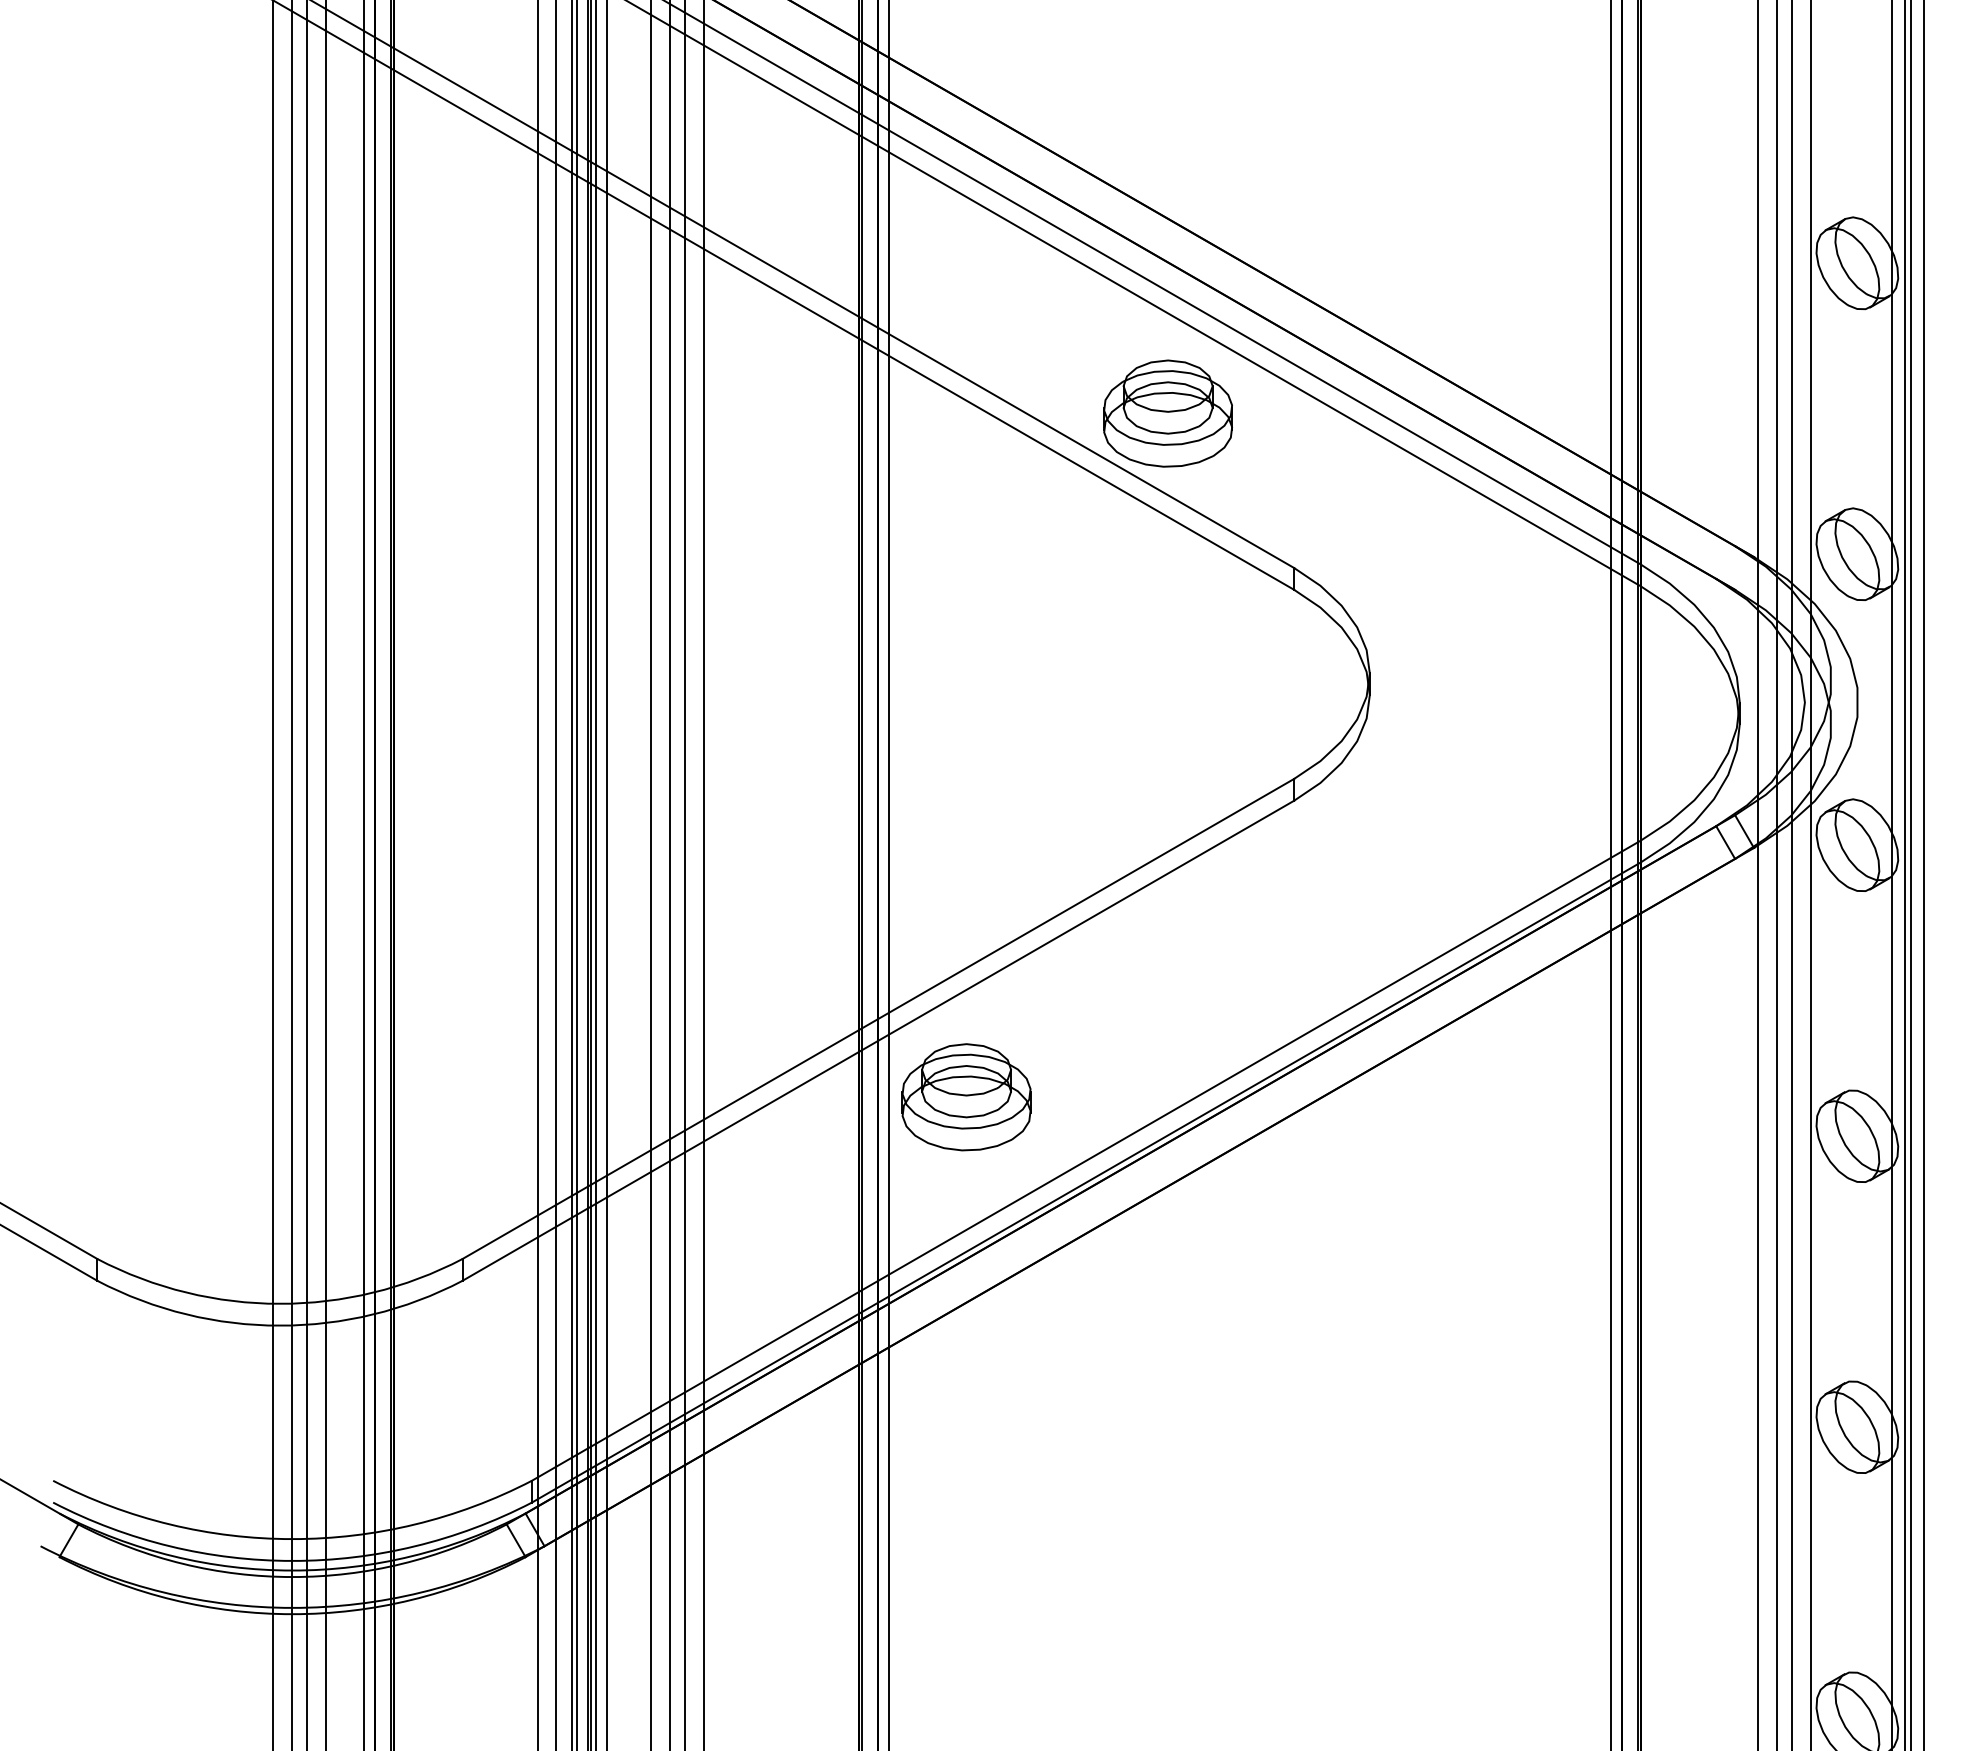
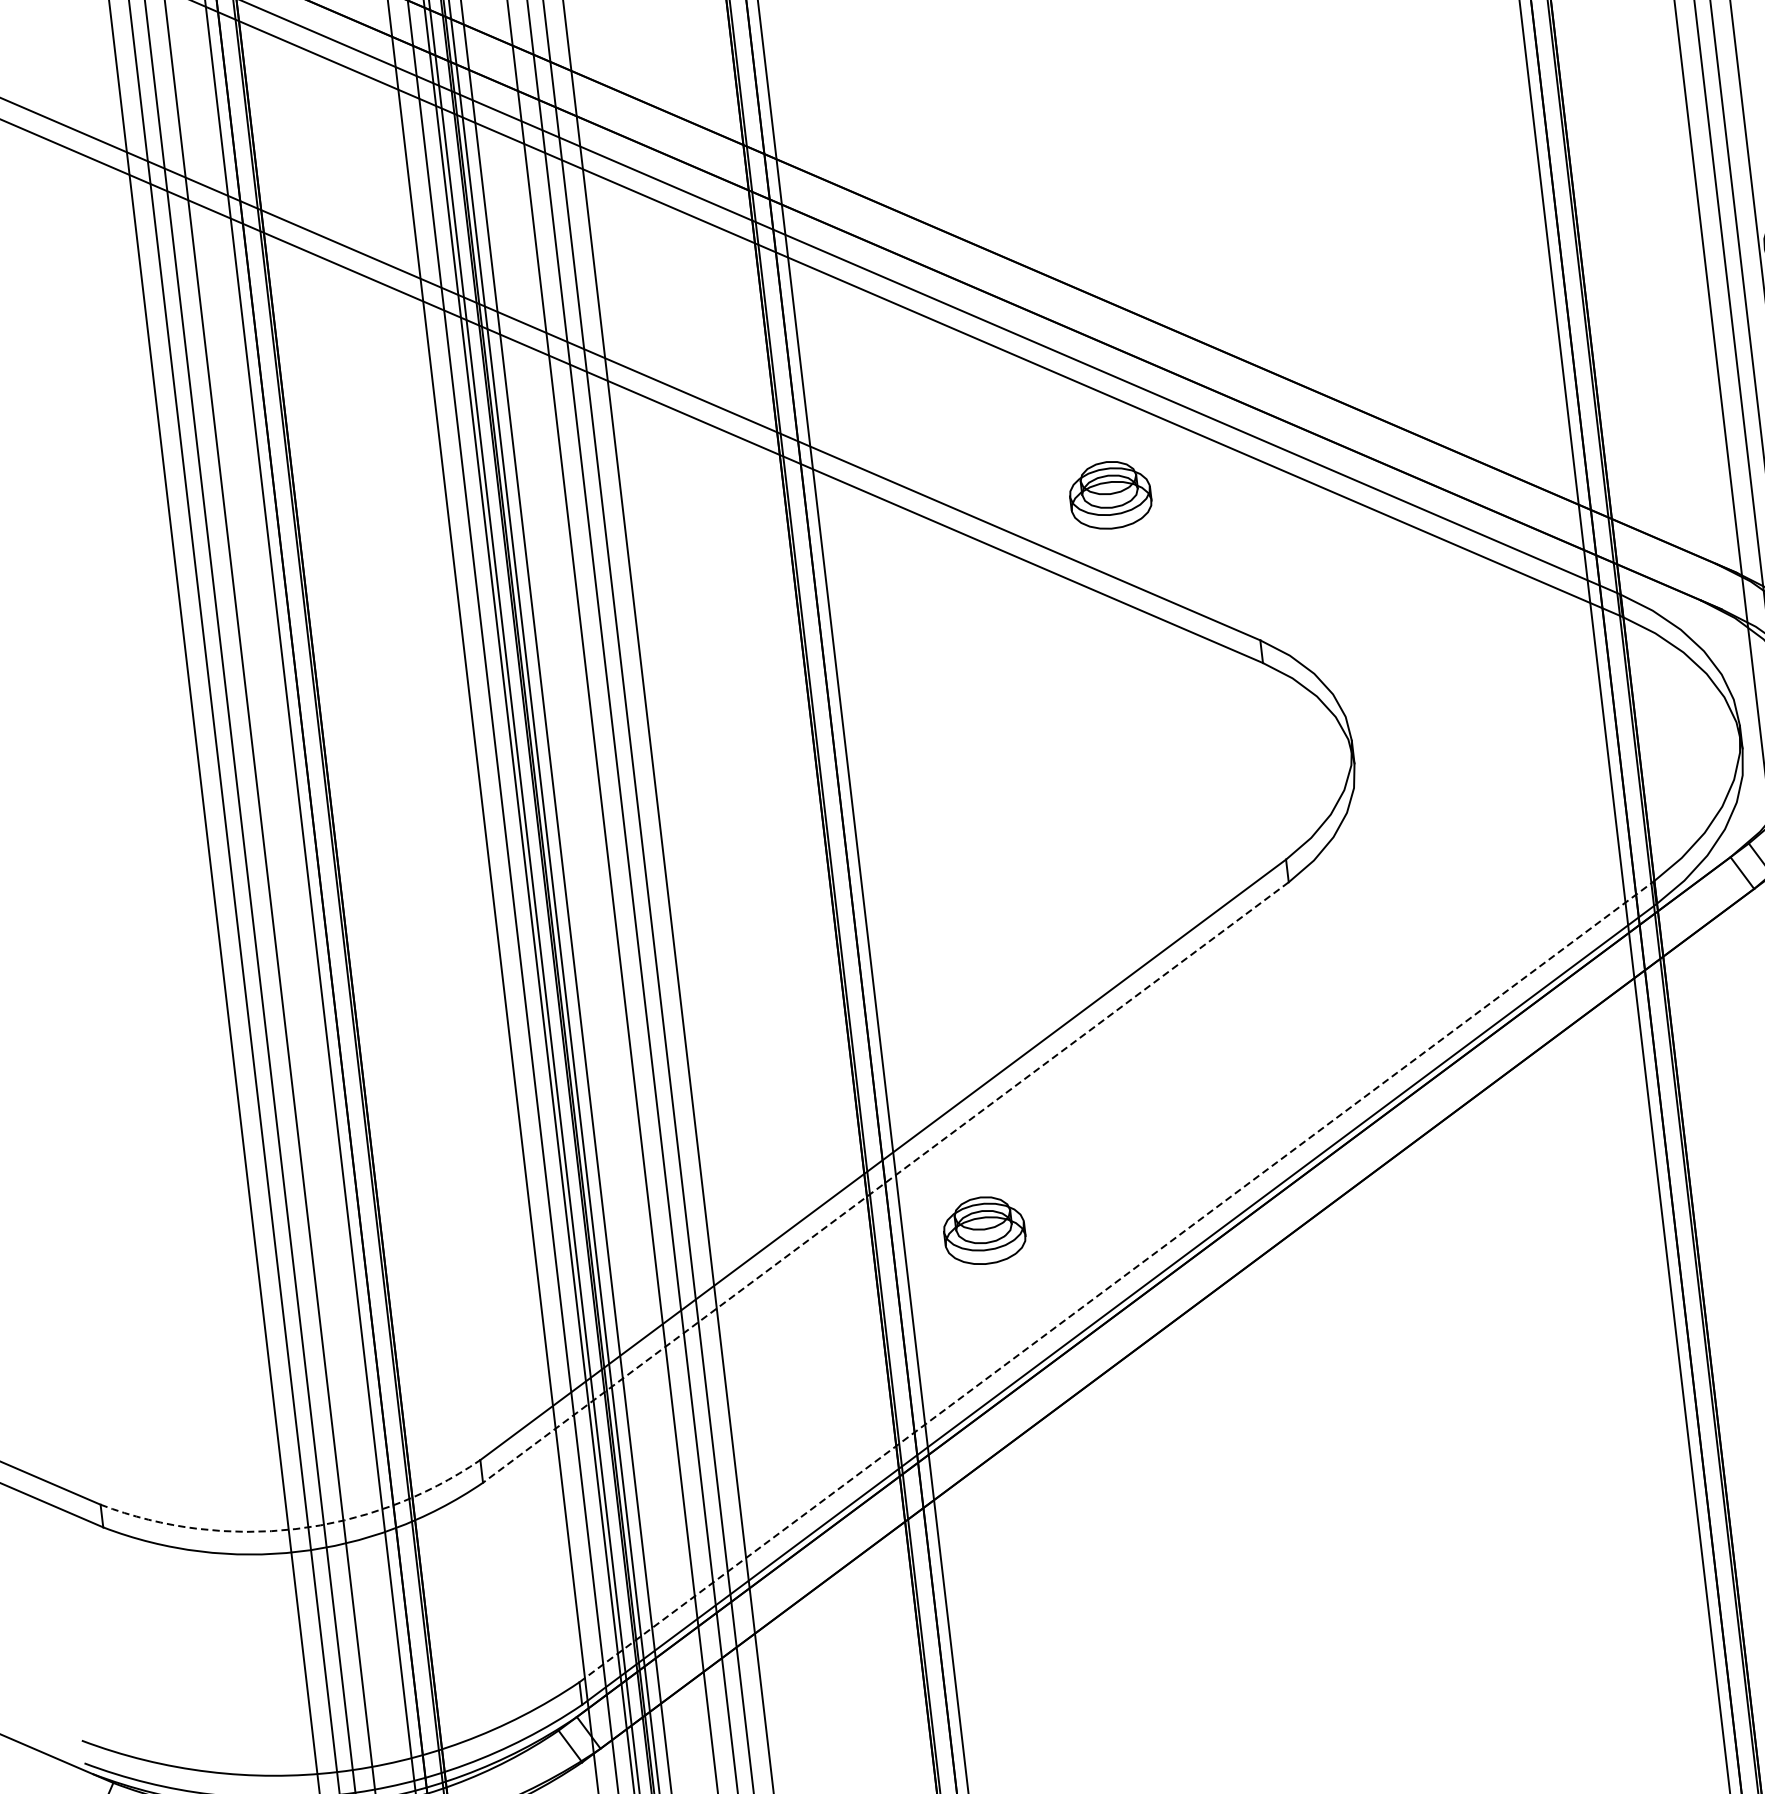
part: (1167, 413) -> (1109, 495), size x0.6
line: (877, 1041) -> (885, 1183), solid -> dashed
part: (966, 1097) -> (984, 1230), size x0.6
line: (1086, 1160) -> (1116, 1281), solid -> dashed
arc: (279, 1303) -> (295, 1528), solid -> dashed

